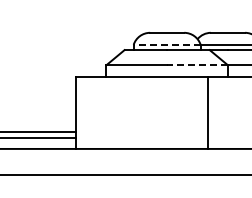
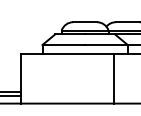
line: (166, 44) -> (84, 30), dashed -> solid
line: (197, 65) -> (106, 45), dashed -> solid

